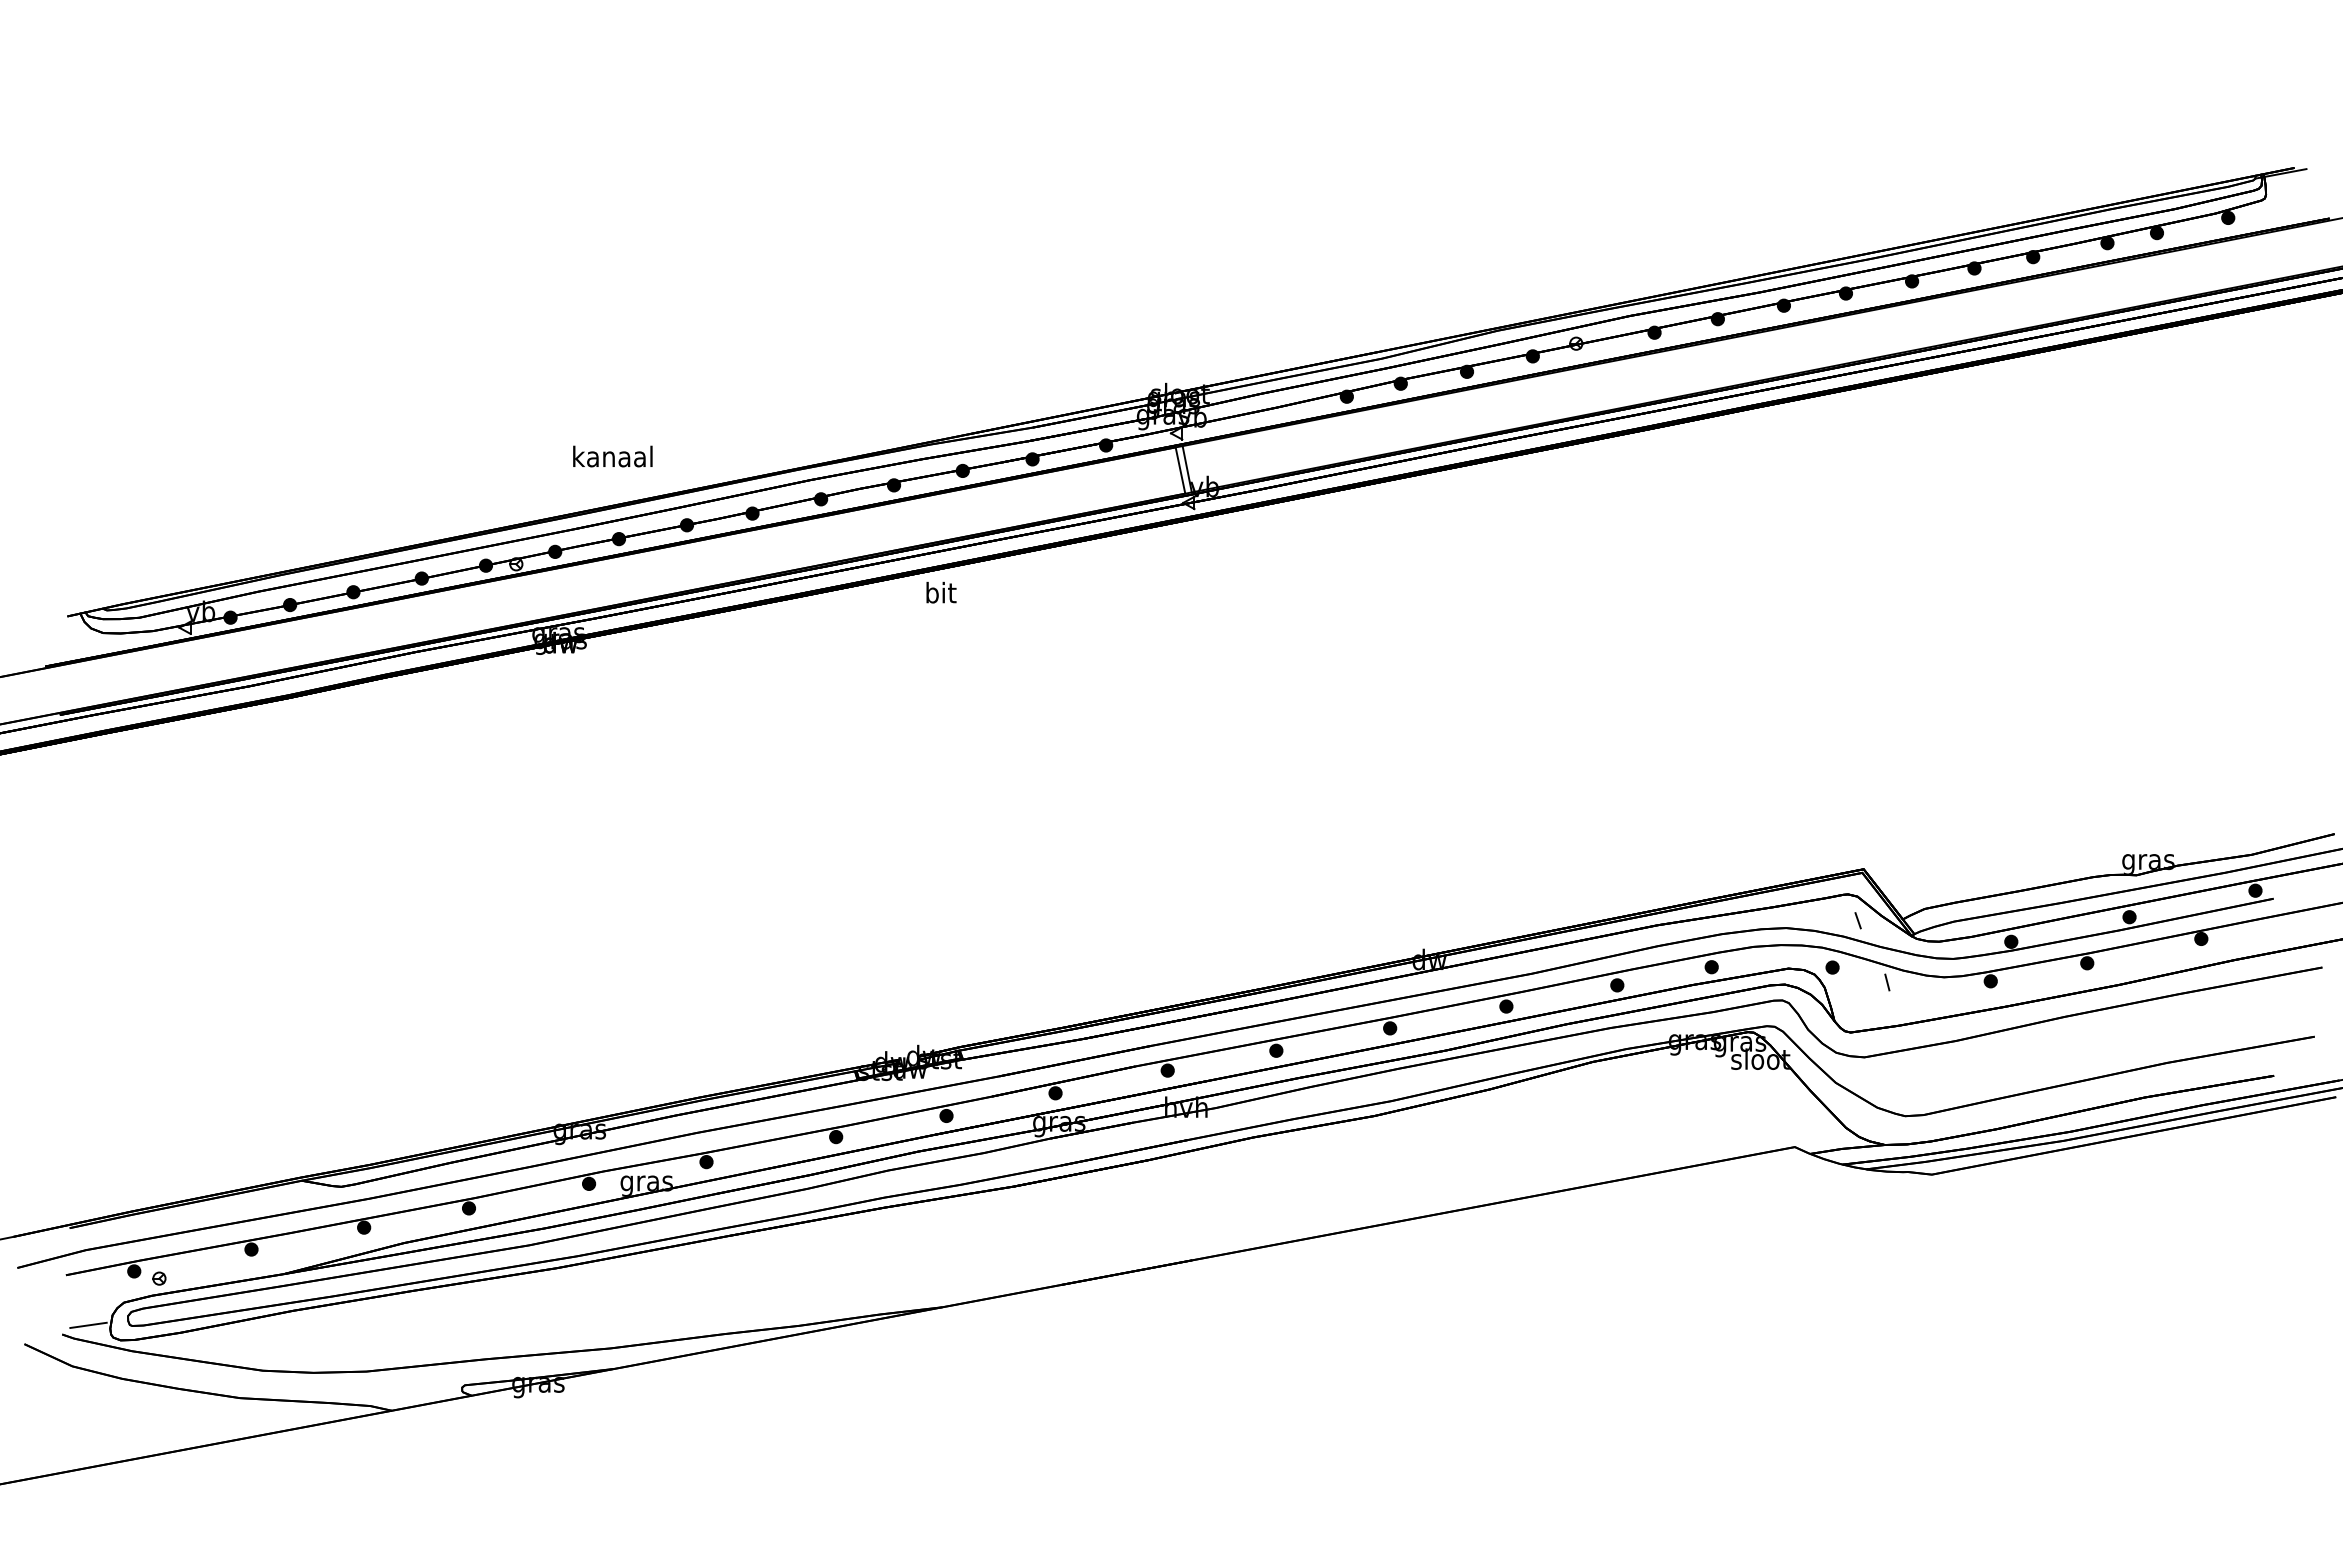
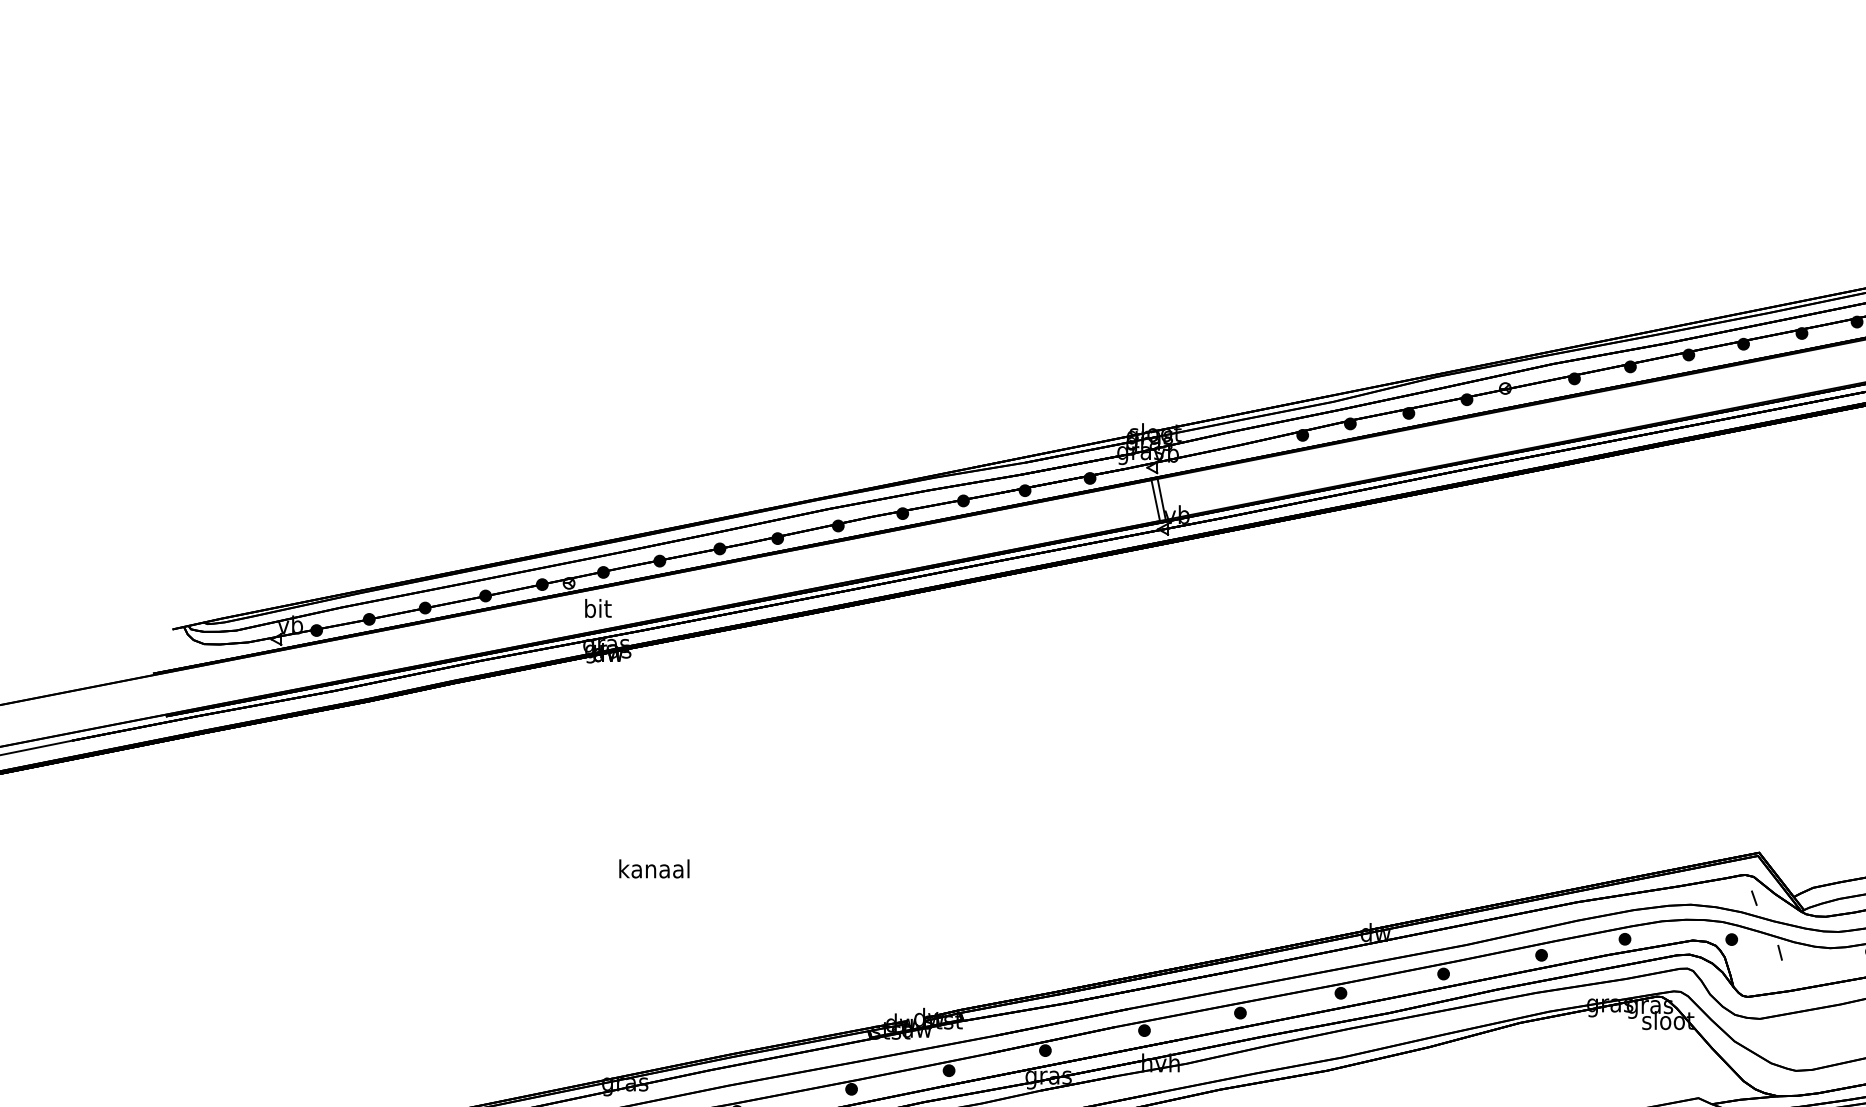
text: (612, 456) -> (654, 868), moved
text: (941, 592) -> (598, 608), moved

